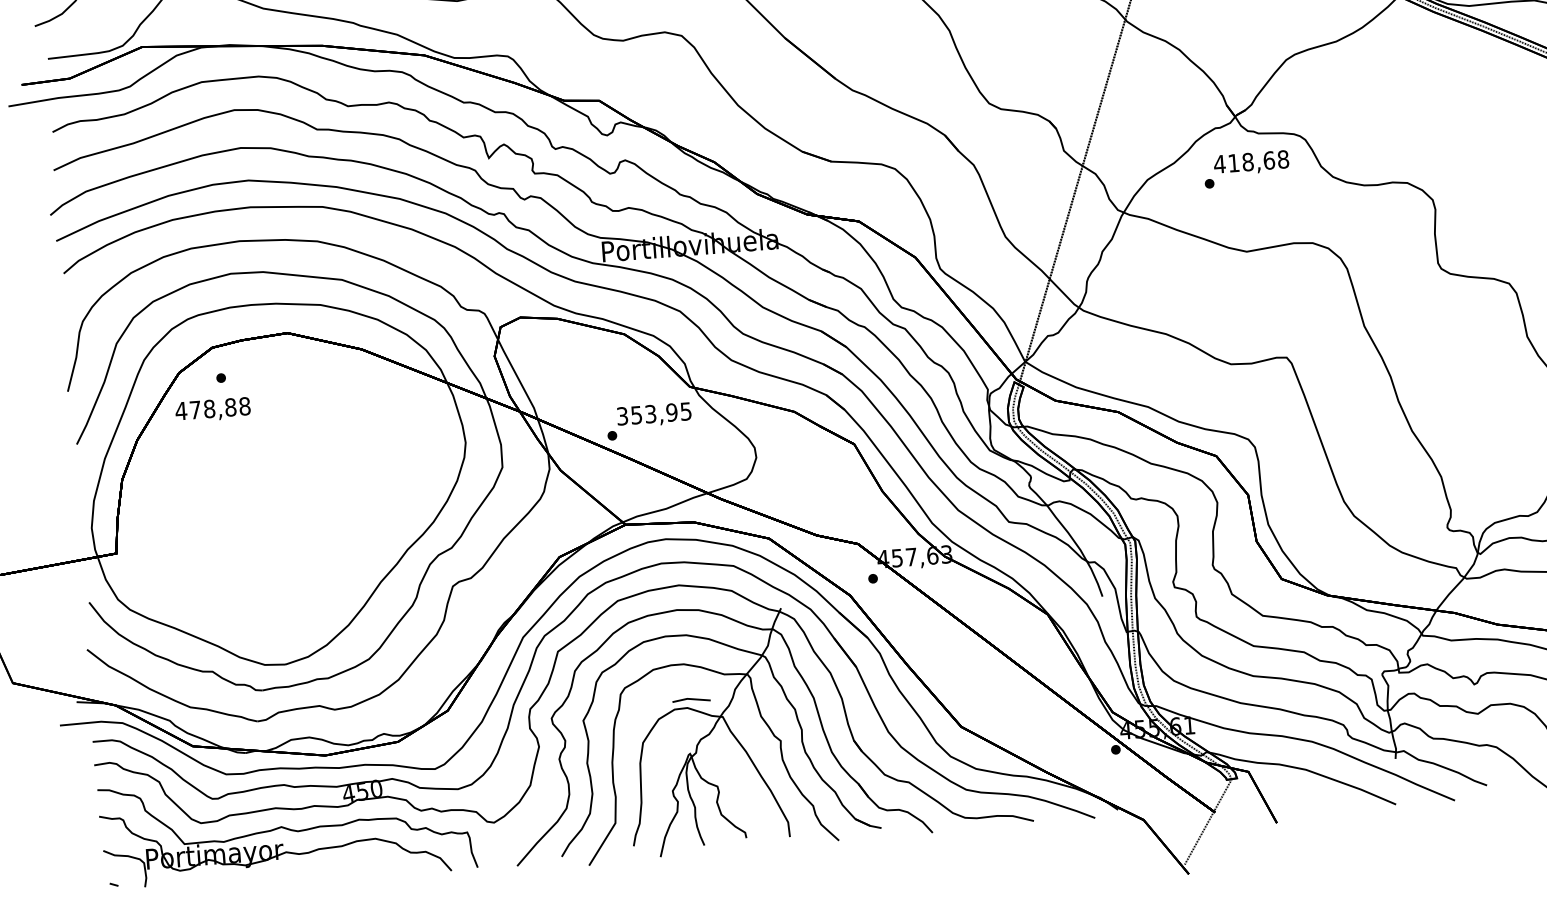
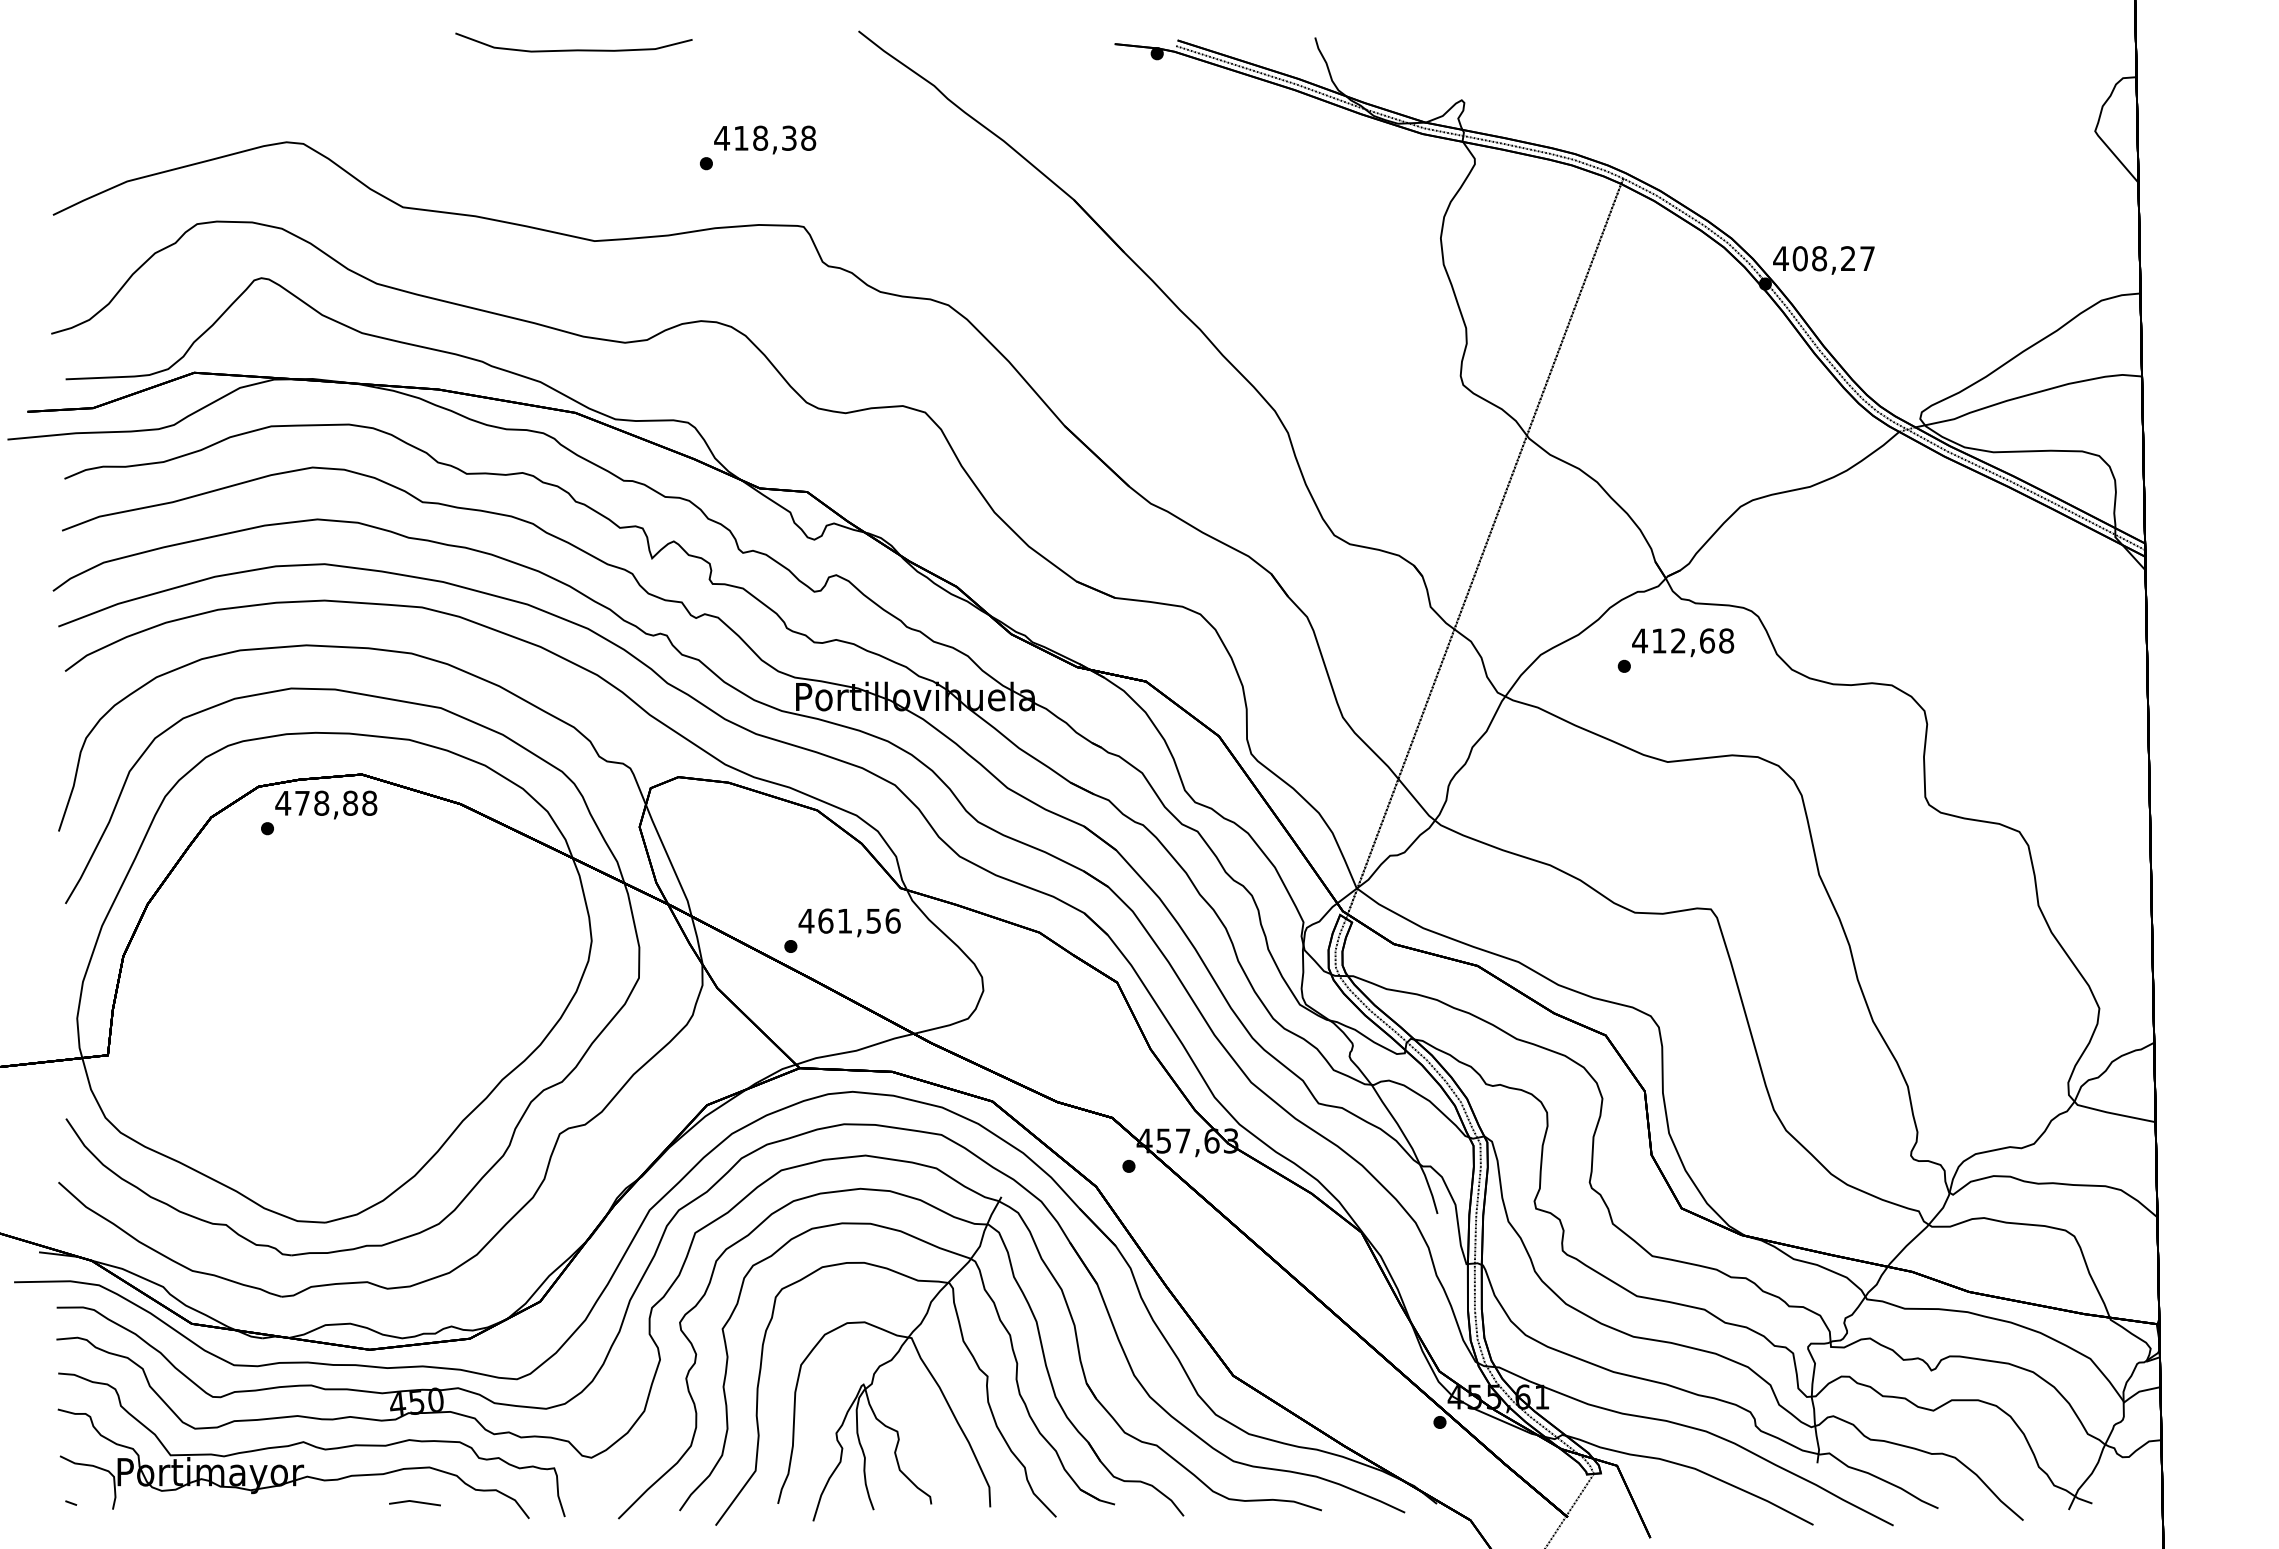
text: (1247, 161) -> (1678, 640), 418,68 -> 412,68
text: (213, 409) -> (326, 804), moved
text: (654, 413) -> (849, 920), 353,95 -> 461,56
line: (691, 699) -> (414, 1502), moved

